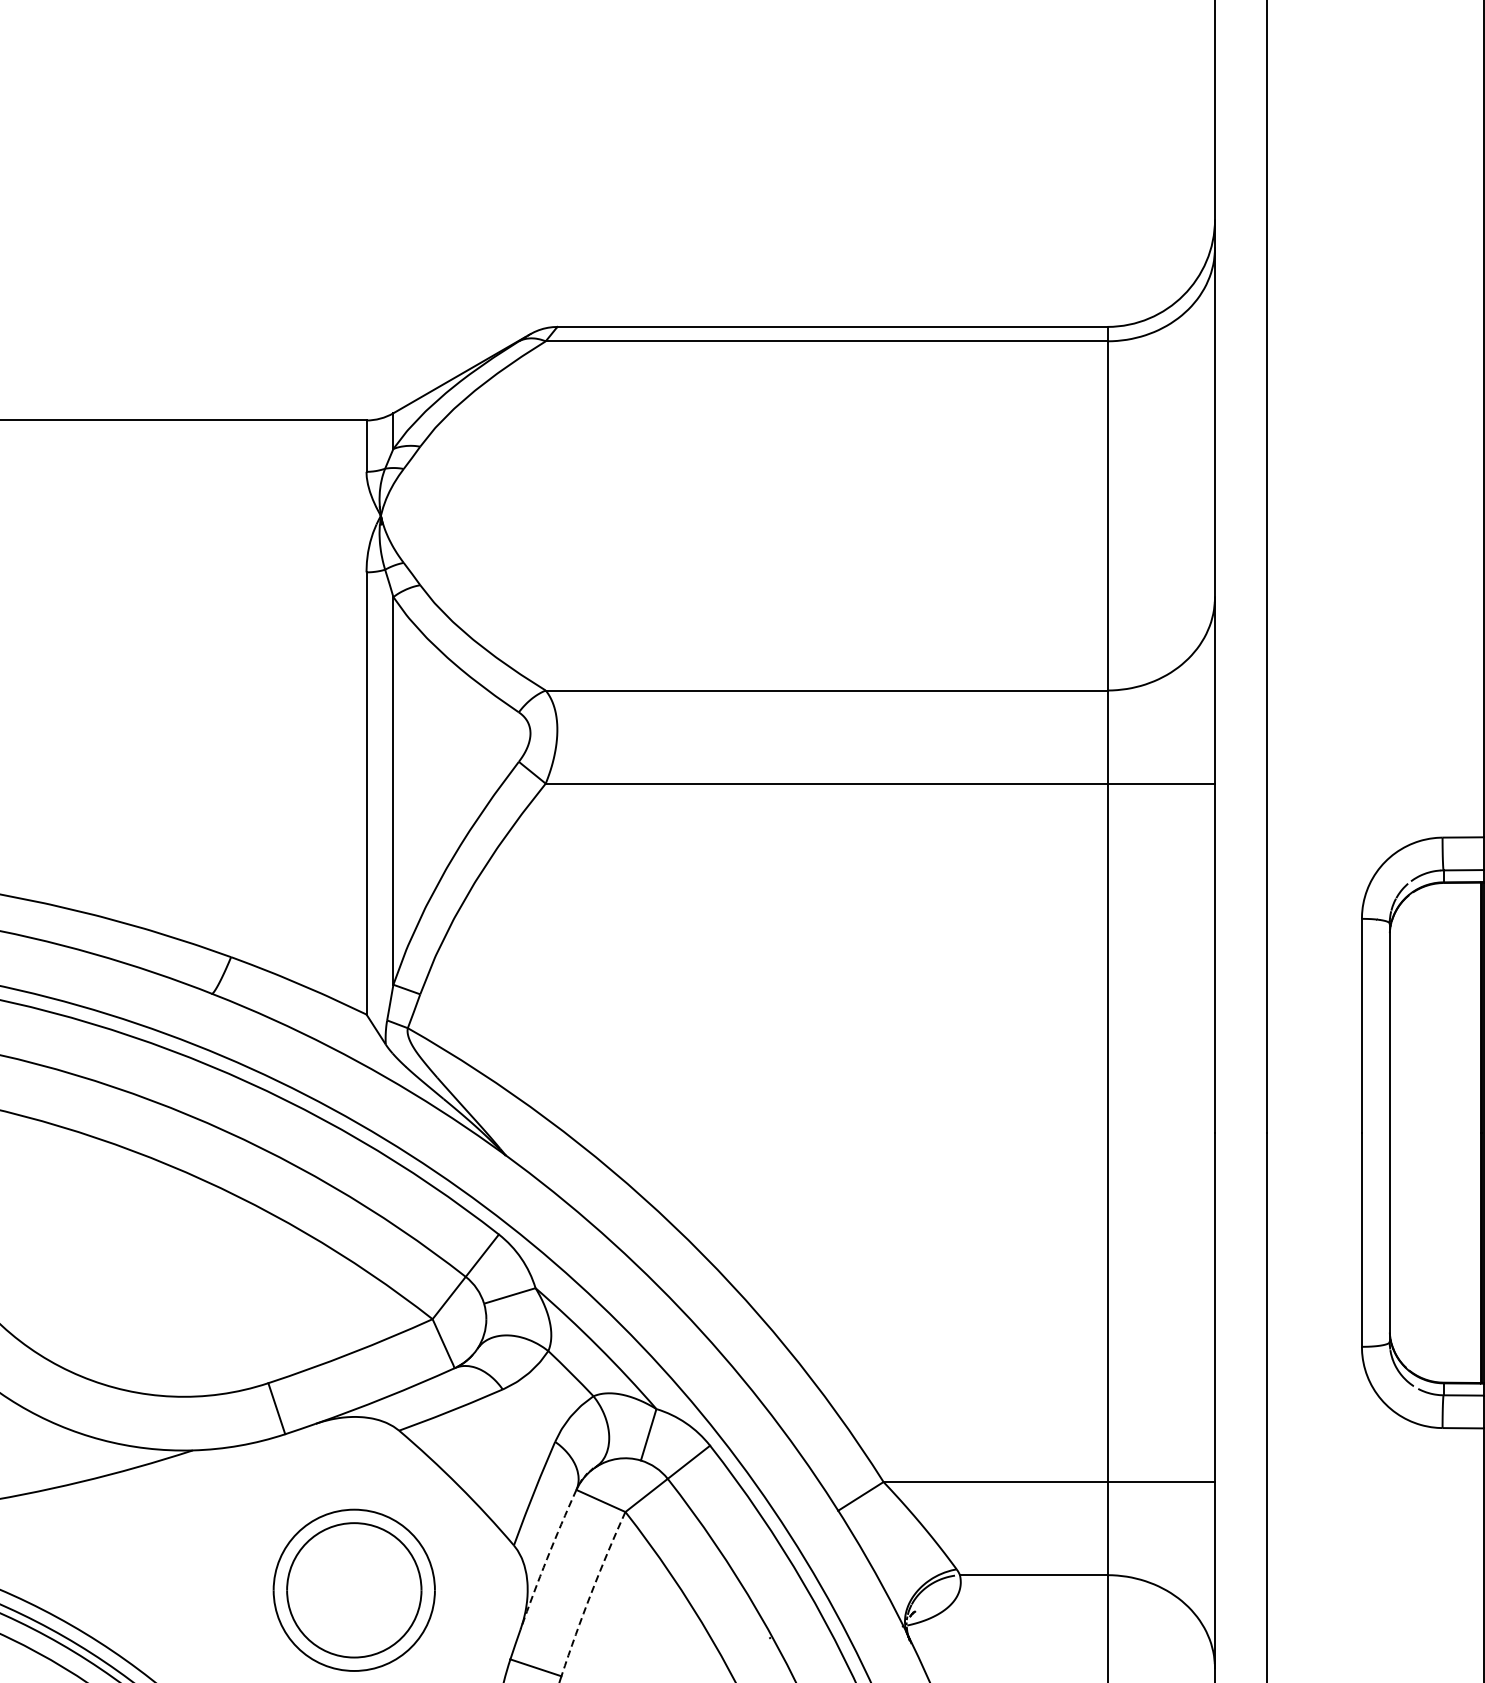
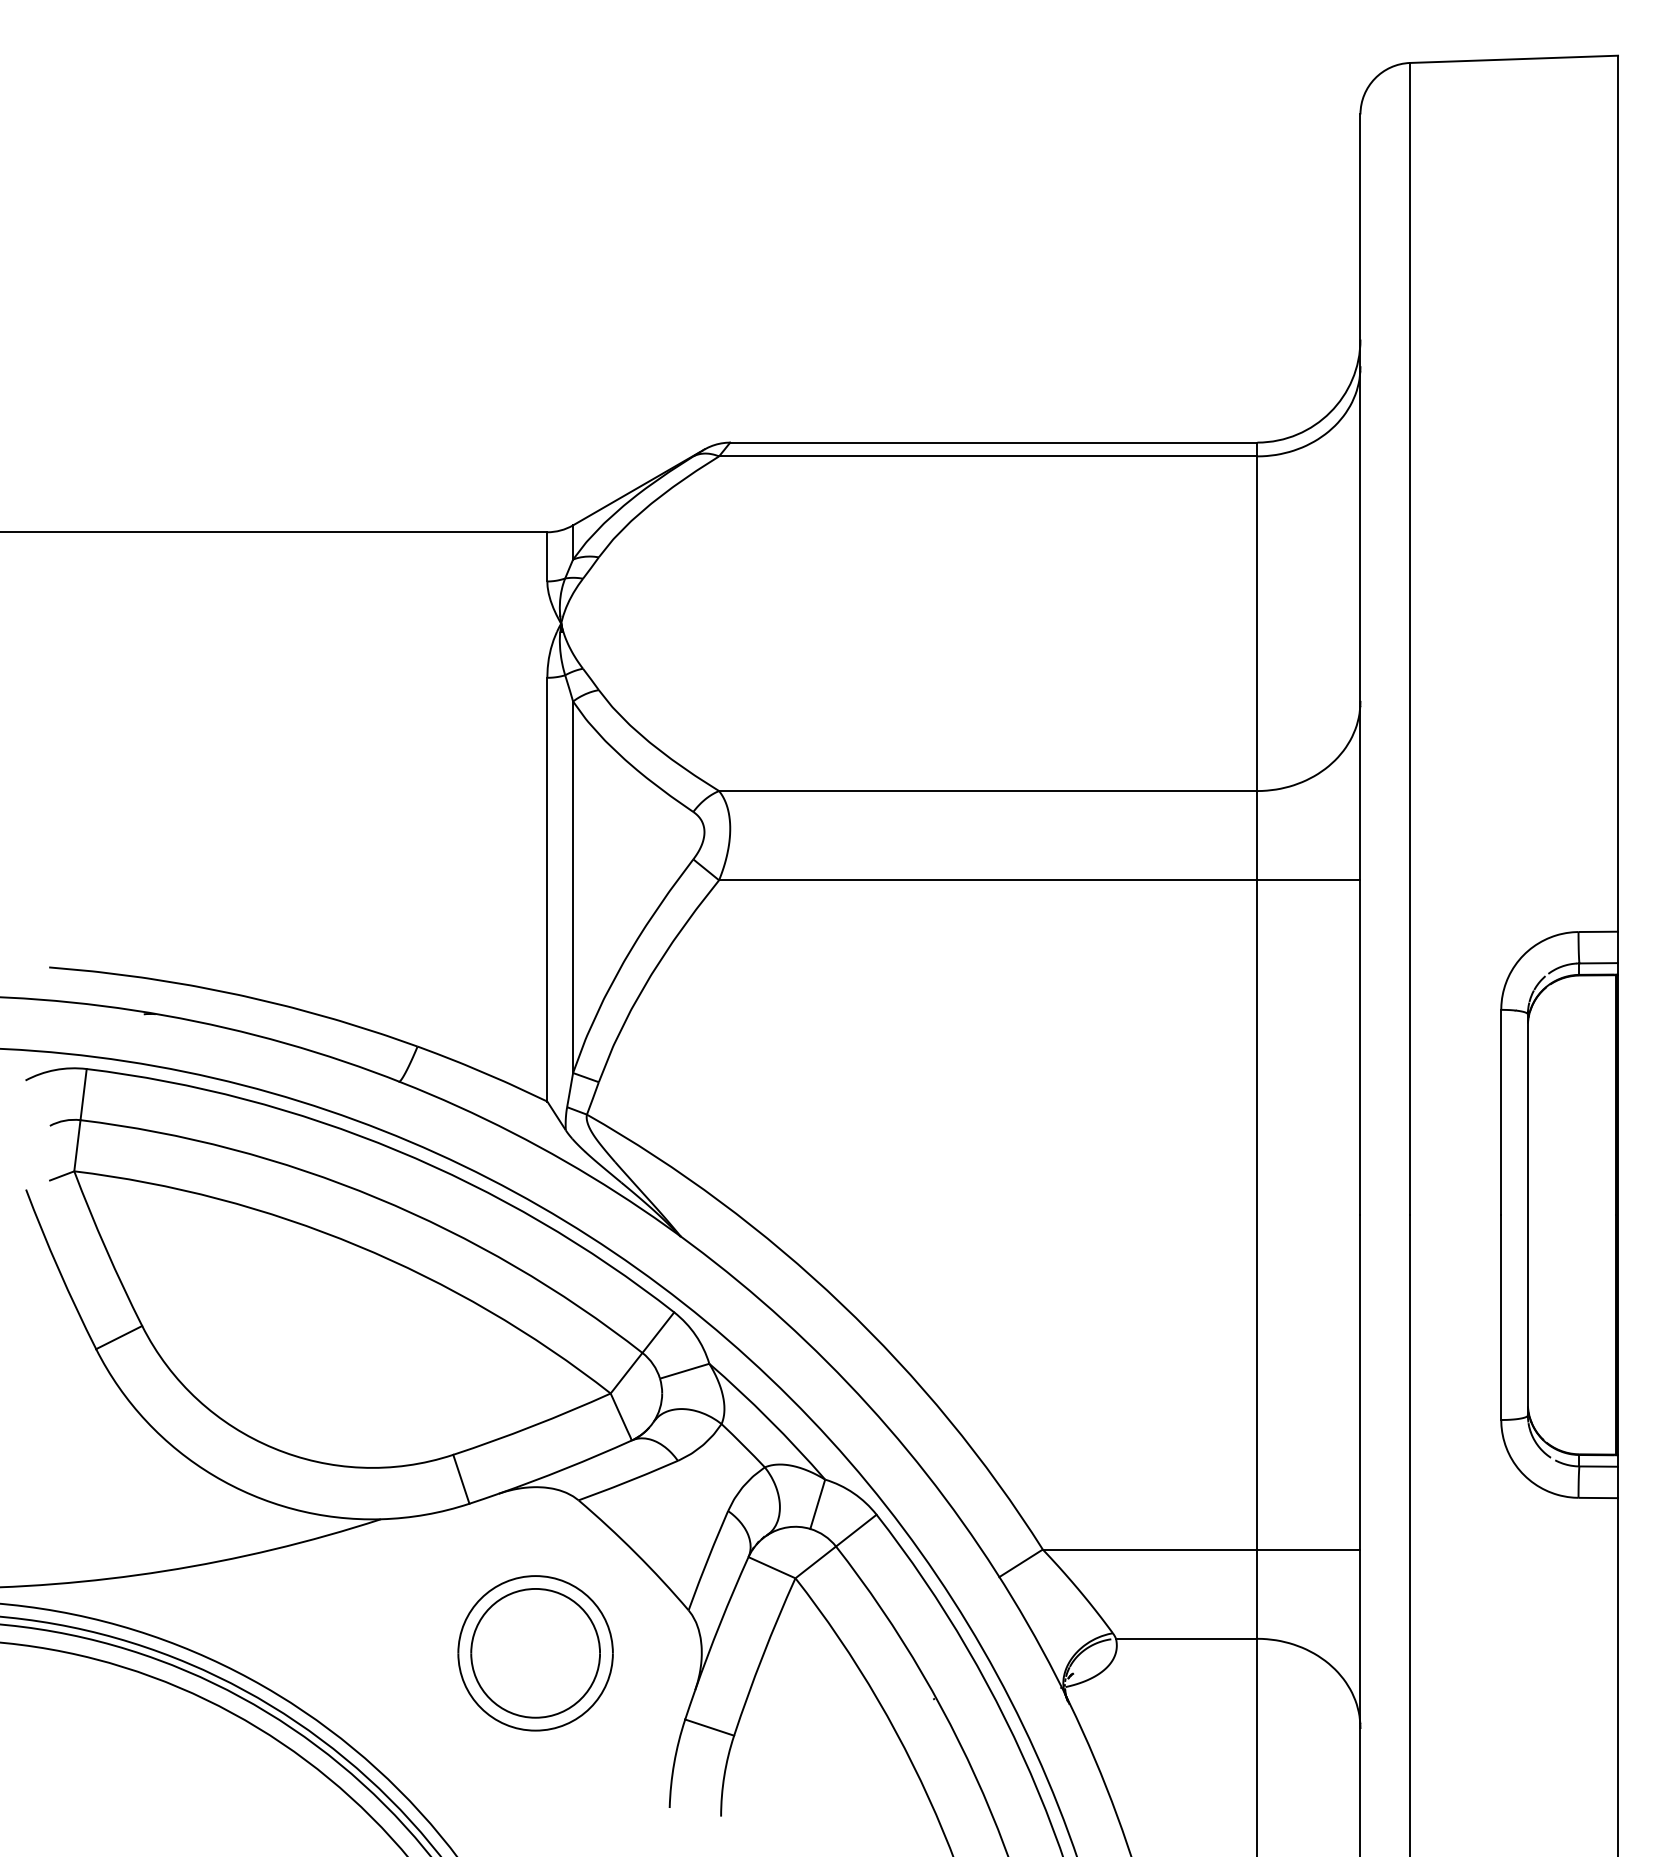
arc: (547, 1559) -> (720, 1623), dashed -> solid
arc: (591, 1593) -> (762, 1656), dashed -> solid

